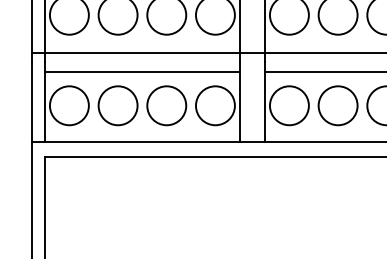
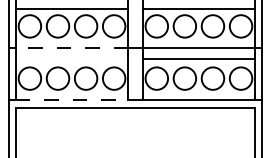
line: (141, 53) -> (71, 48), solid -> dashed
line: (141, 72) -> (71, 59), removed
line: (143, 141) -> (72, 99), solid -> dashed

